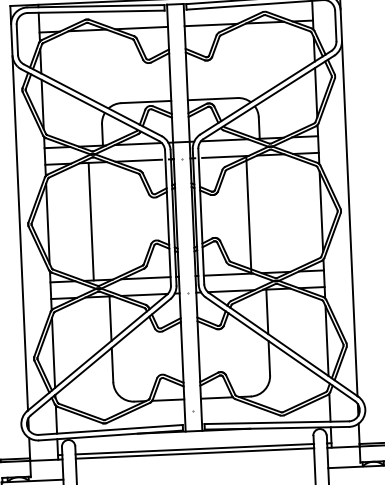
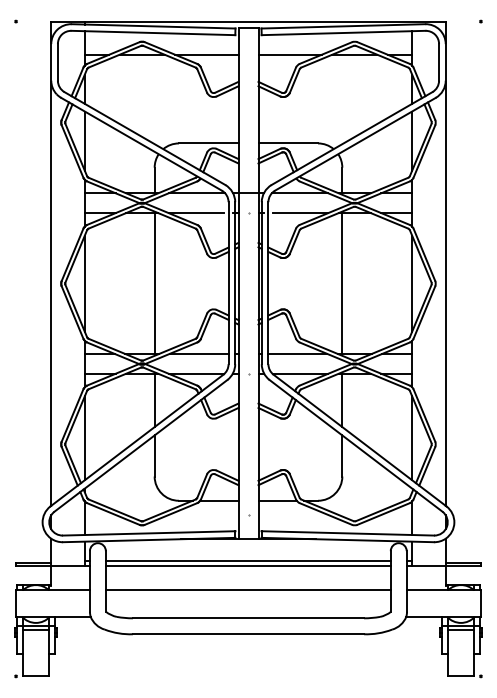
line: (248, 214) -> (342, 283), moved
line: (91, 221) -> (154, 283), moved
line: (195, 474) -> (247, 590), added

